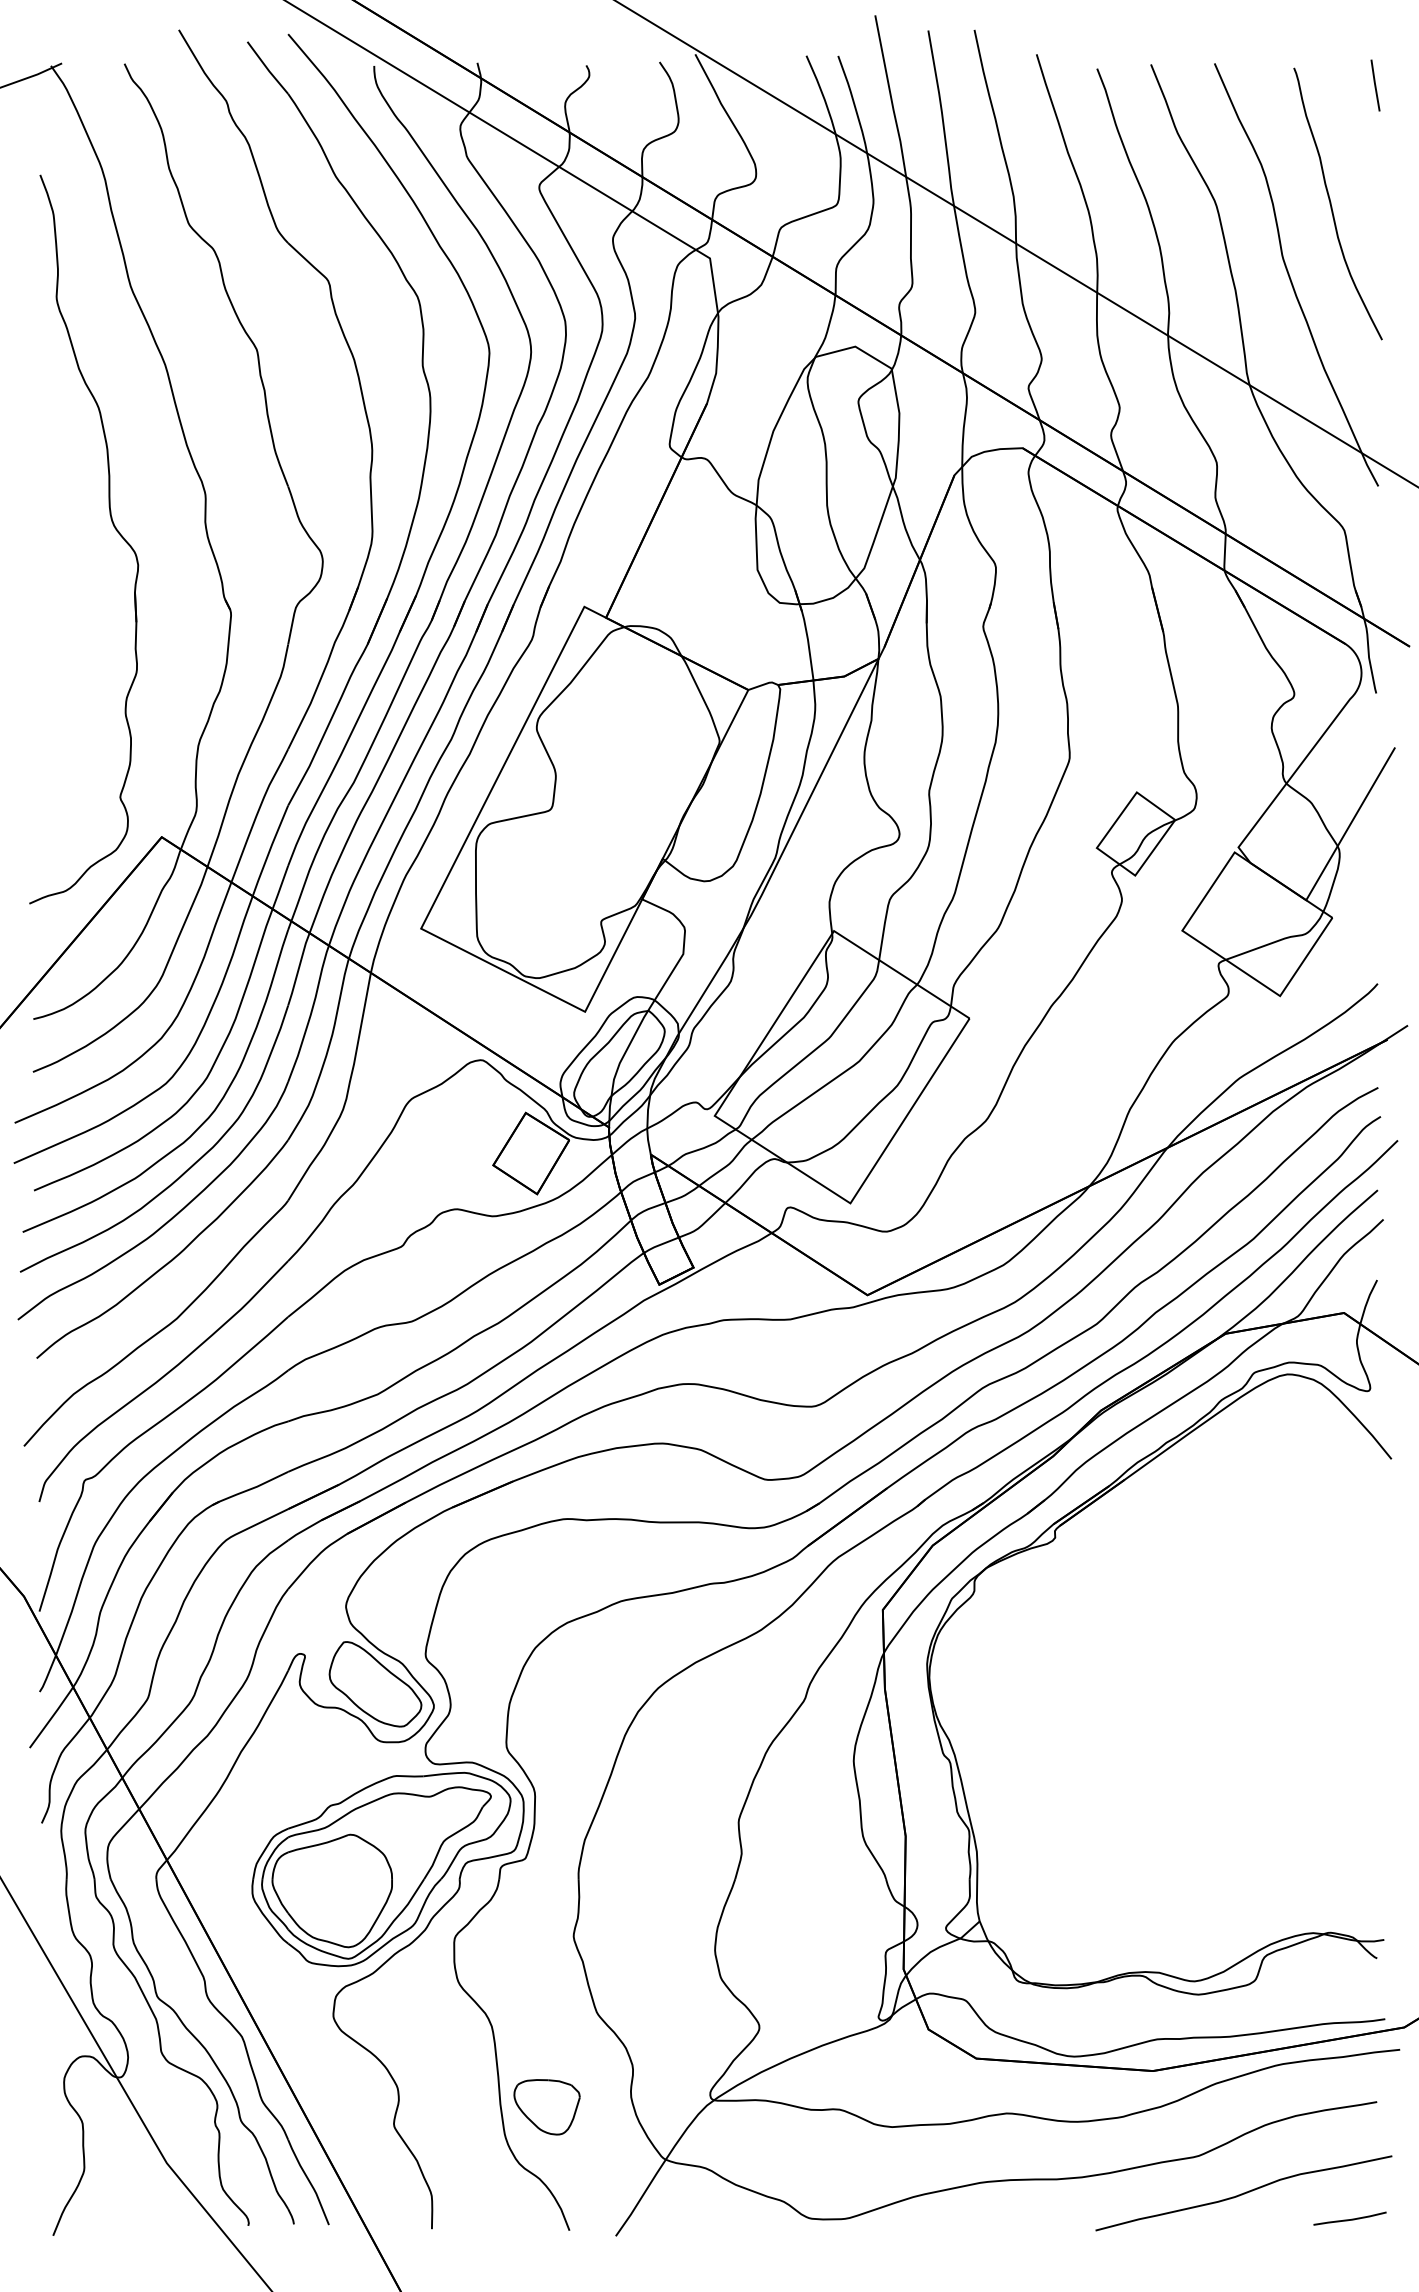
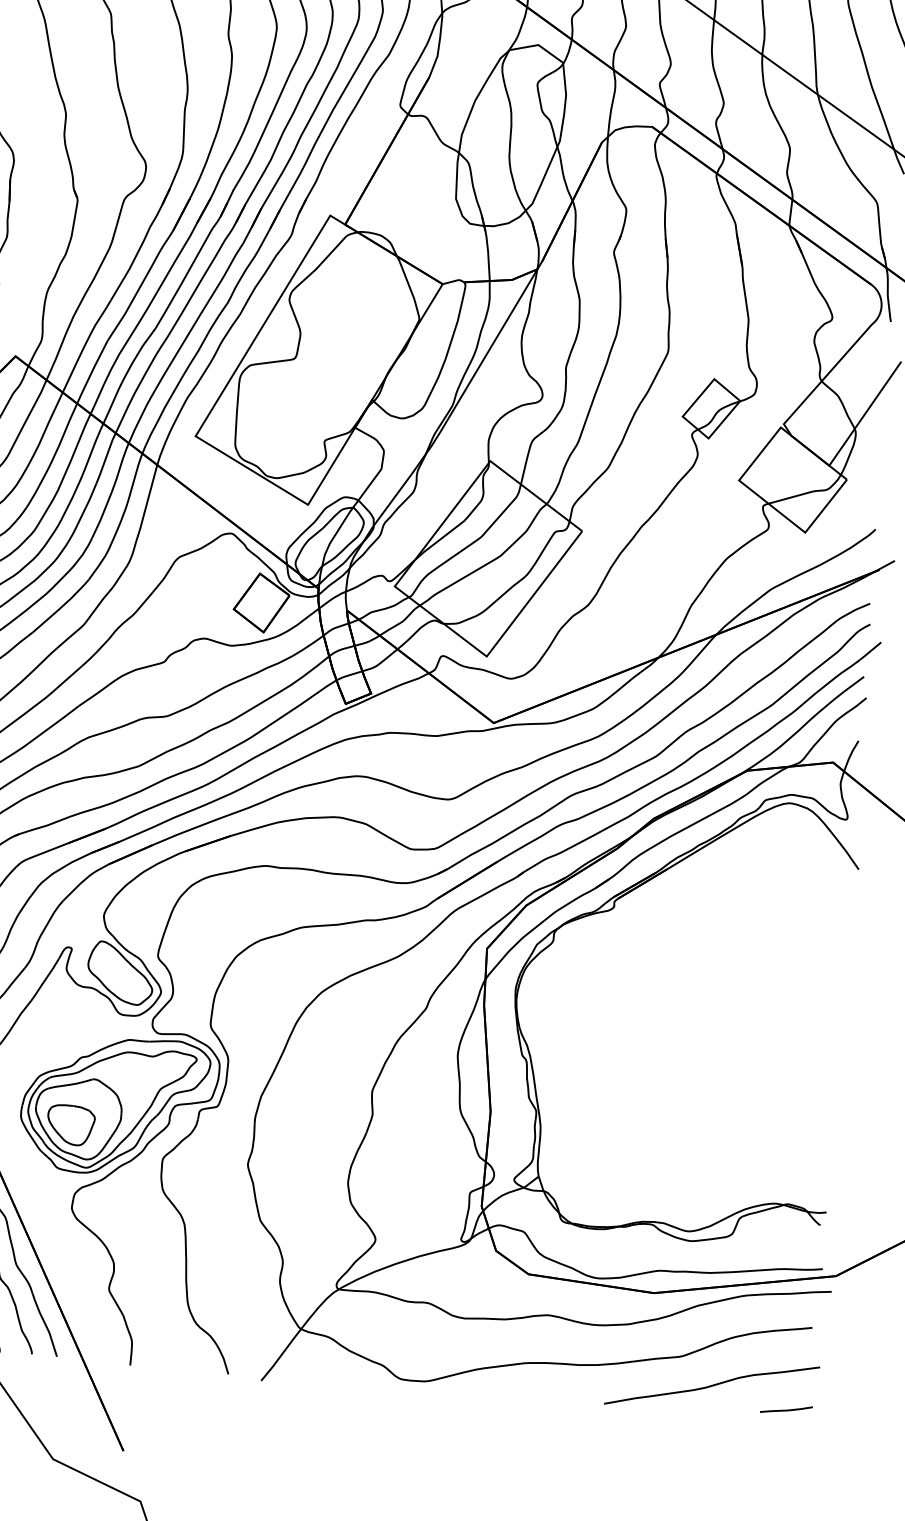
part: (546, 2107) -> (70, 1125), moved

